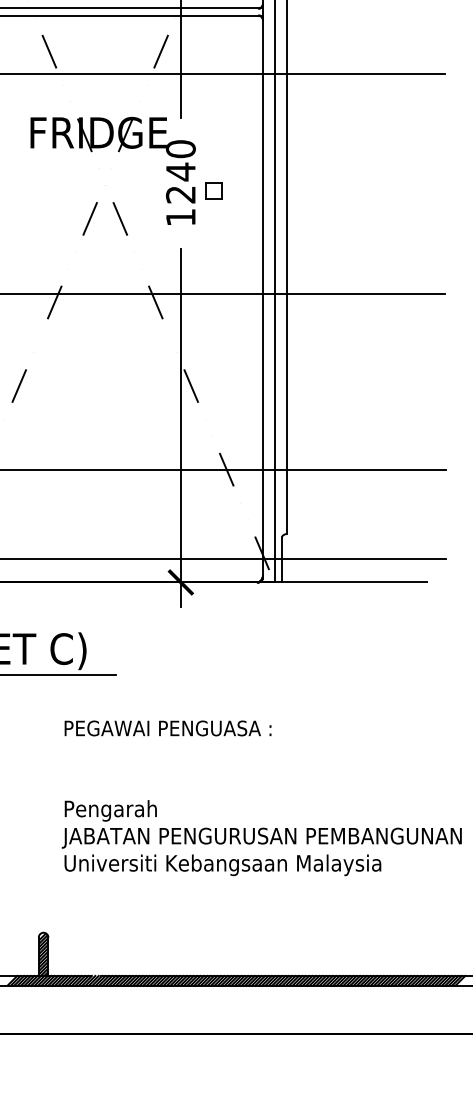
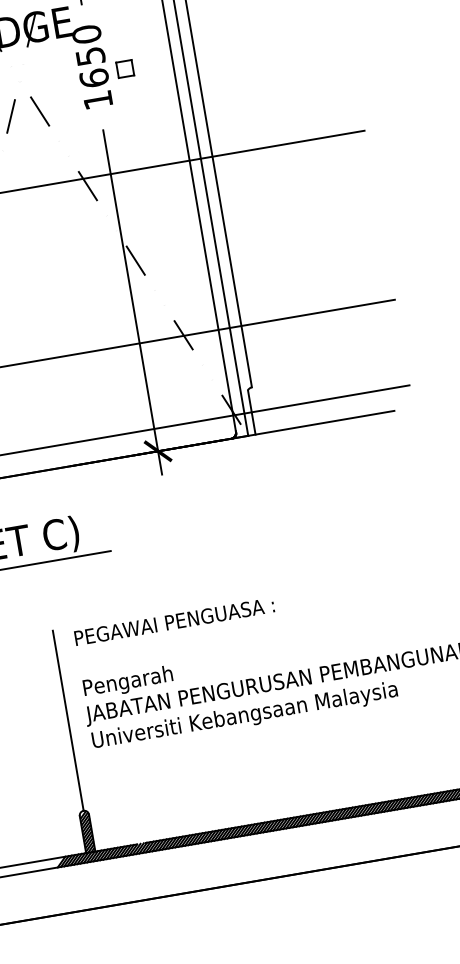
text: (180, 182) -> (91, 66), 1240 -> 1650
text: (167, 728) -> (174, 621), moved
line: (43, 838) -> (68, 720), added

